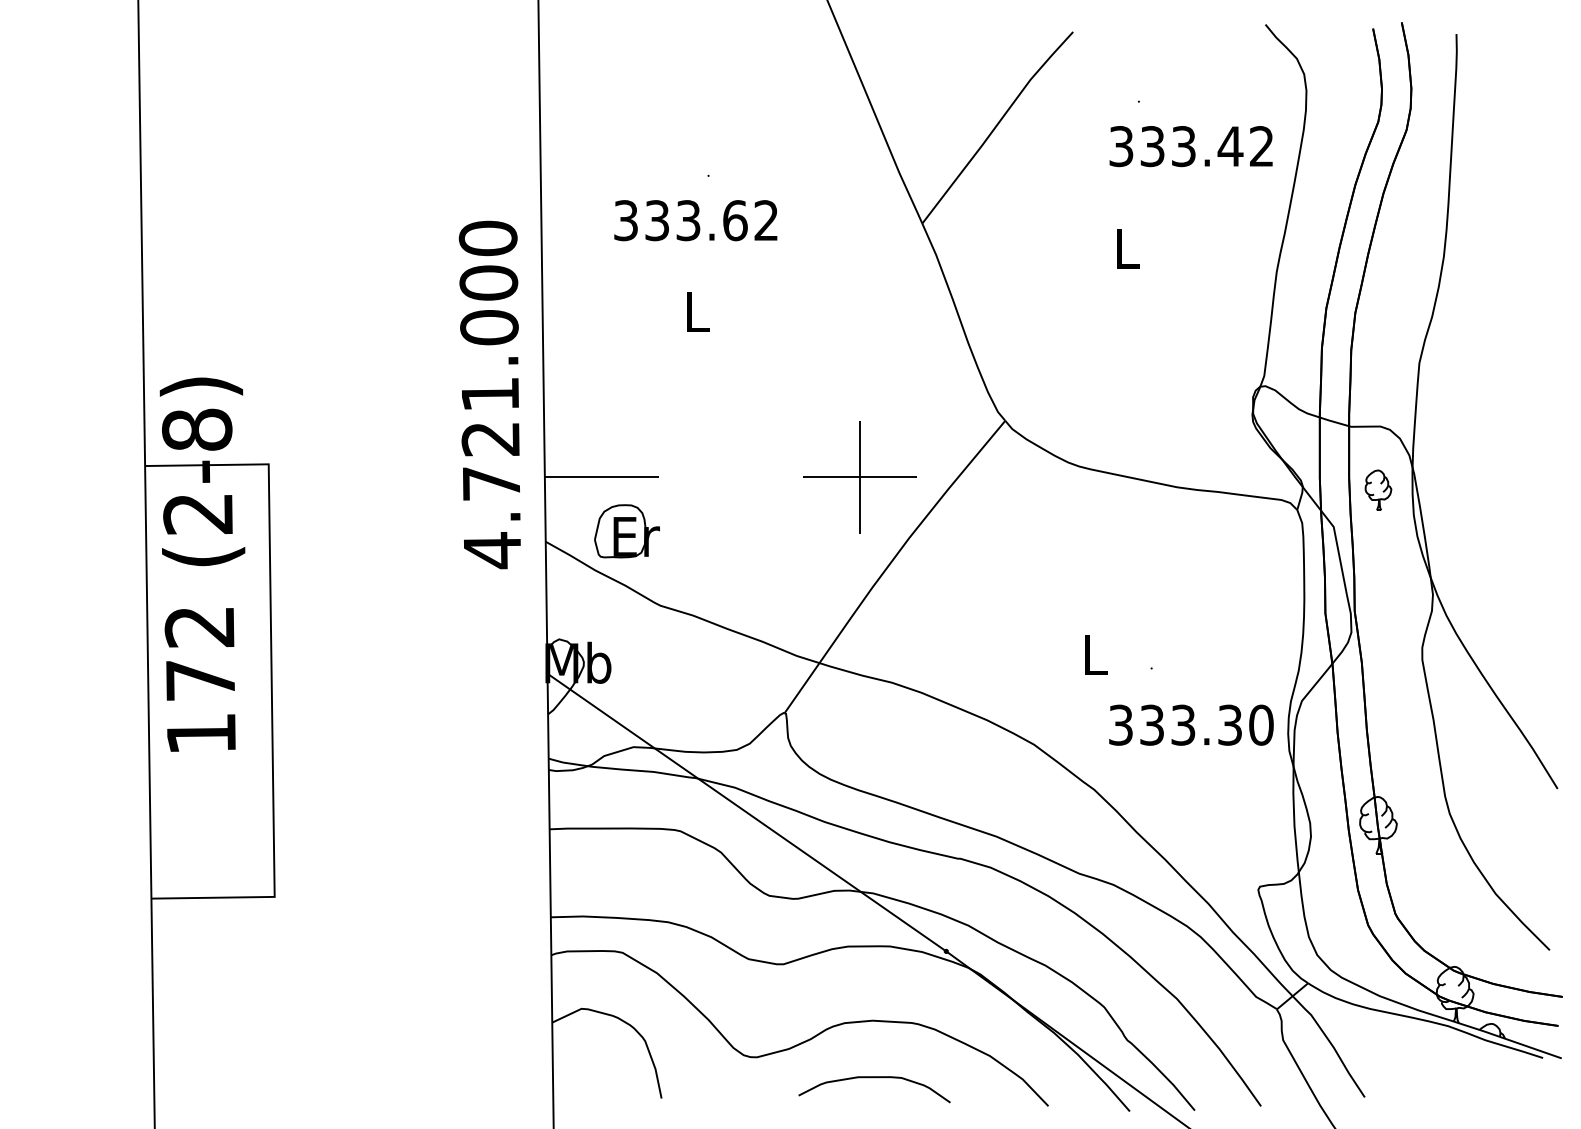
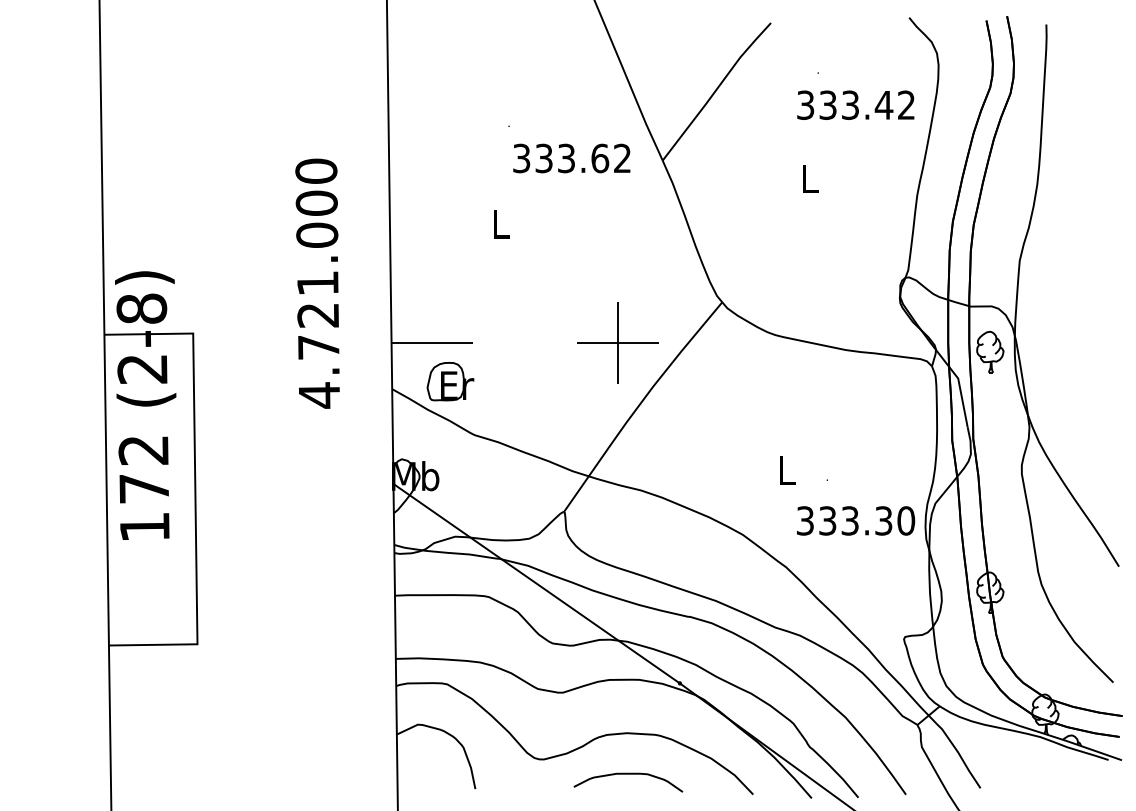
text: (695, 220) -> (571, 158), moved
text: (489, 394) -> (317, 283), moved
part: (1378, 490) -> (990, 352), size x1.43

